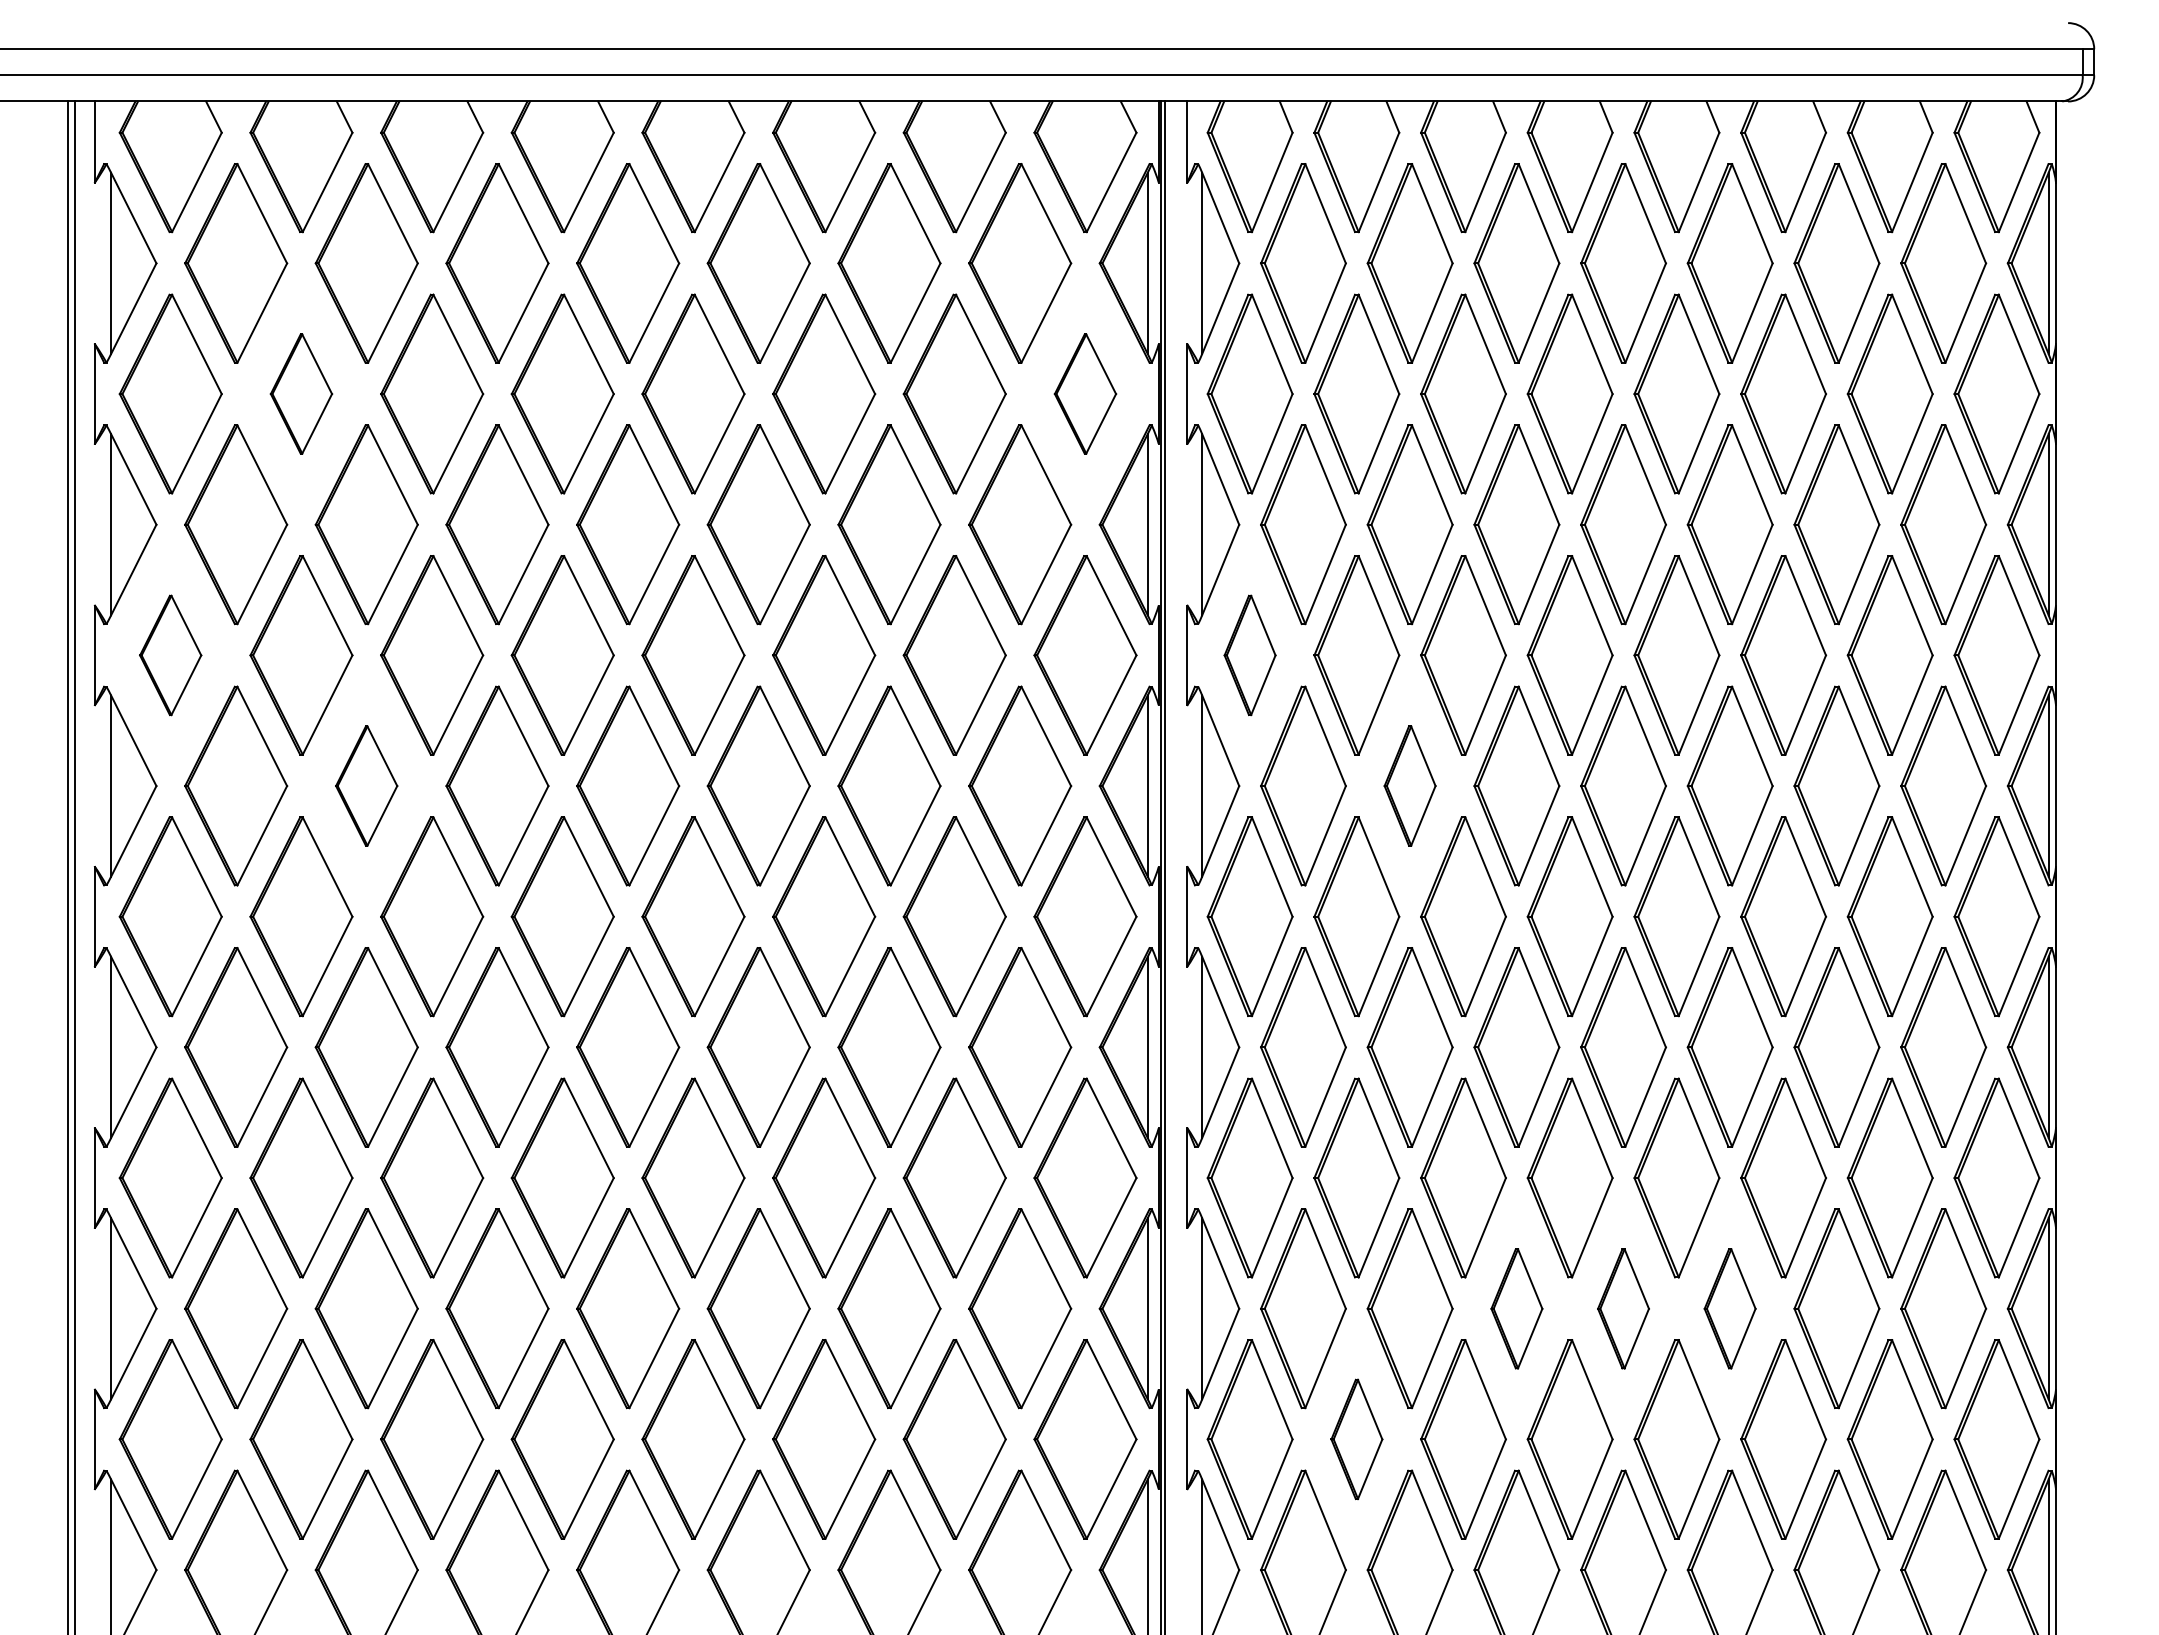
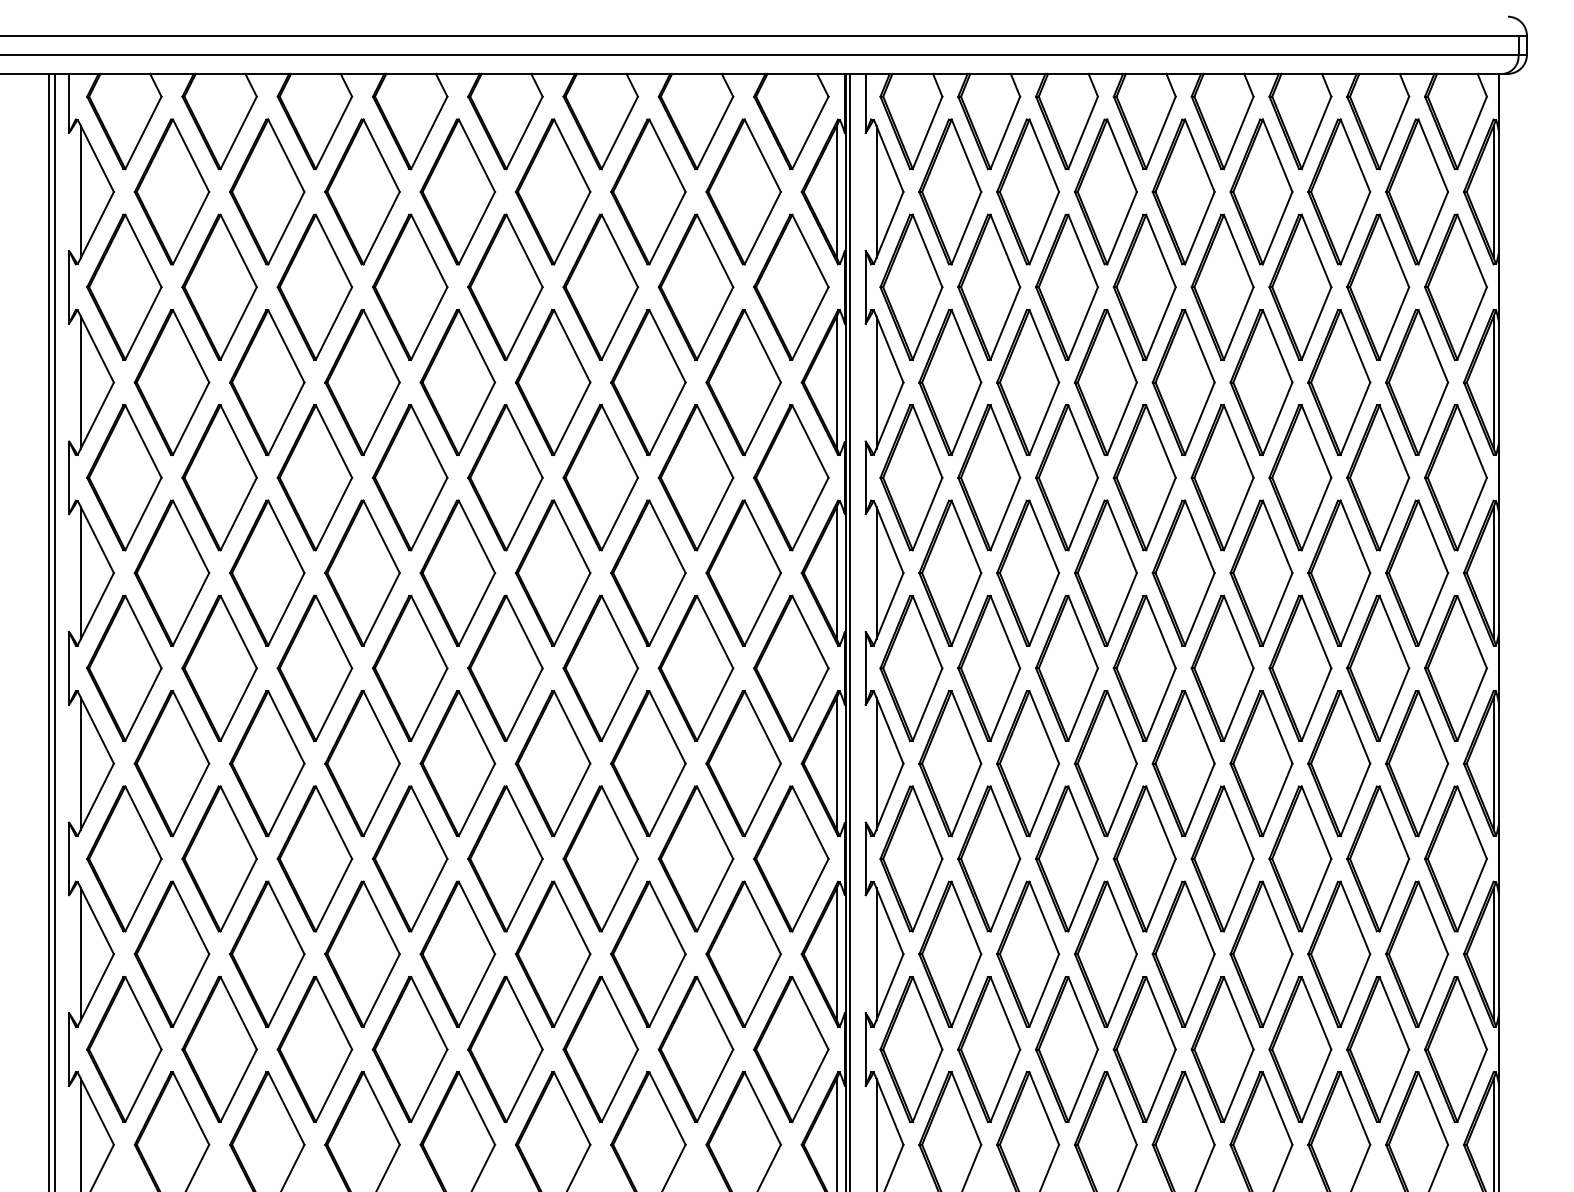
part: (301, 393) -> (219, 286), size x1.67
part: (1085, 393) -> (791, 286), size x1.67
part: (170, 655) -> (124, 477), size x1.67
part: (1249, 655) -> (910, 477), size x1.67
part: (366, 785) -> (267, 572), size x1.67
part: (1409, 785) -> (1027, 572), size x1.67
part: (1516, 1308) -> (1105, 954), size x1.67
part: (1623, 1308) -> (1183, 954), size x1.67
part: (1729, 1308) -> (1260, 954), size x1.67
part: (1356, 1439) -> (988, 1049), size x1.67

